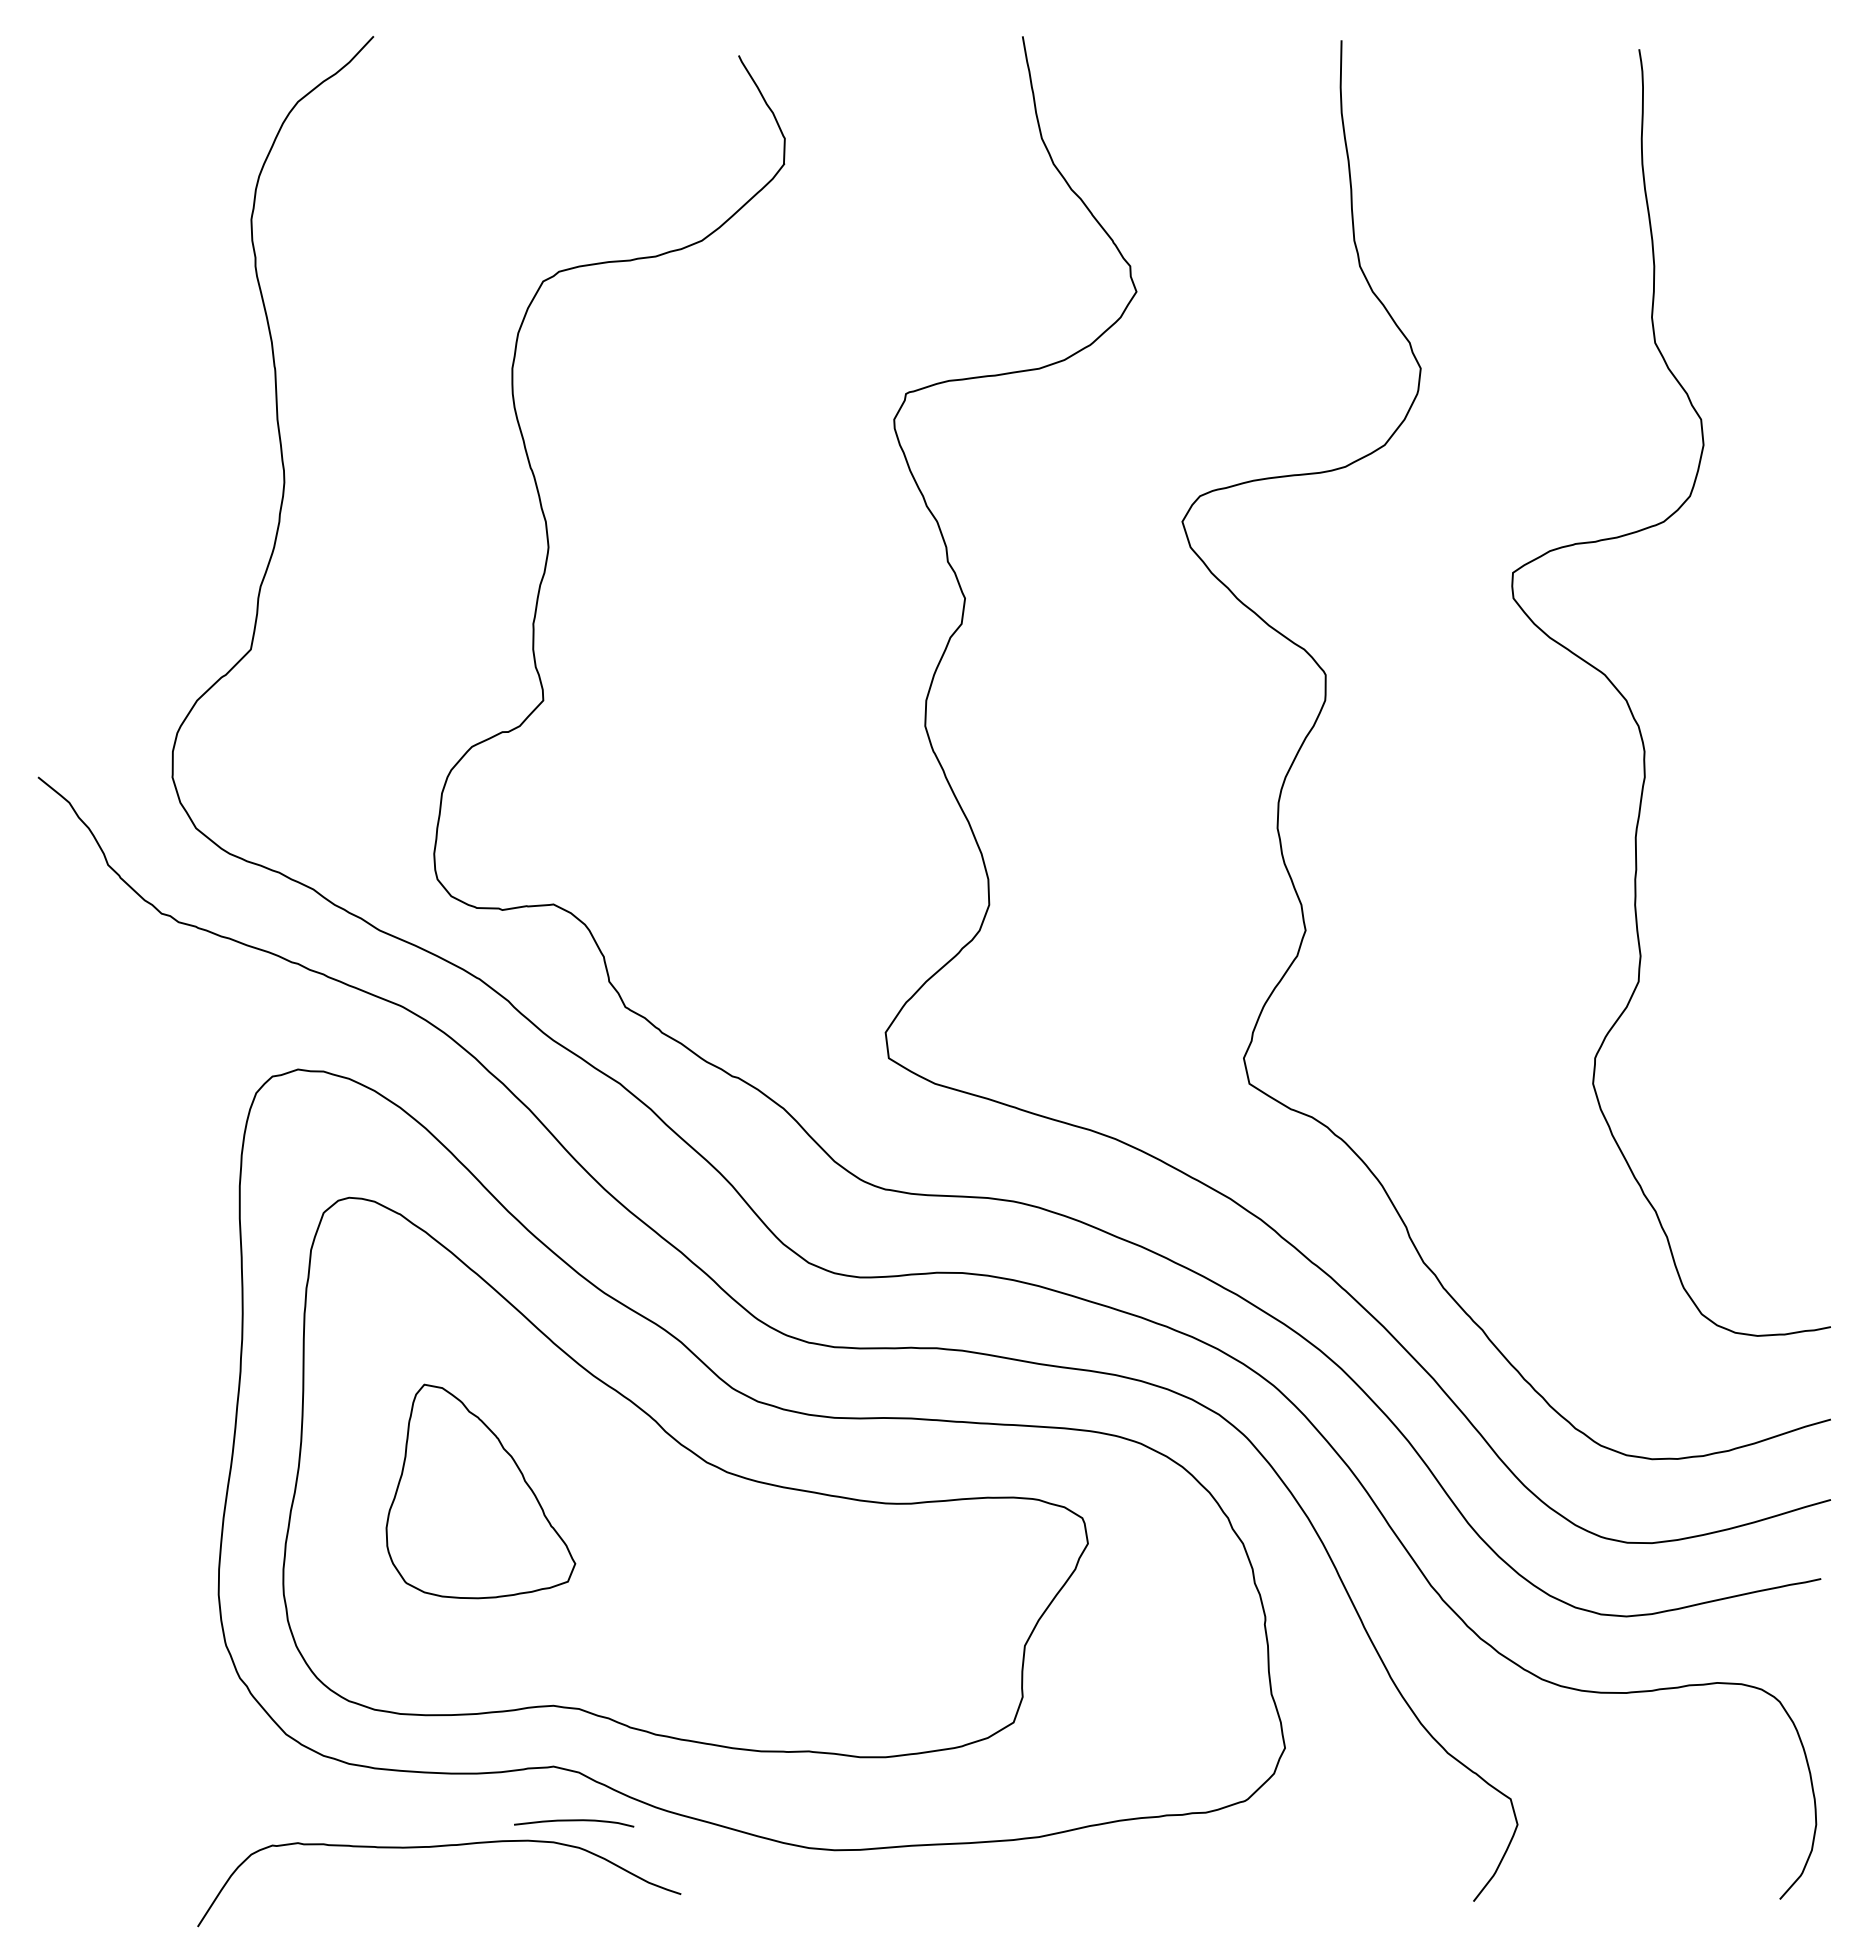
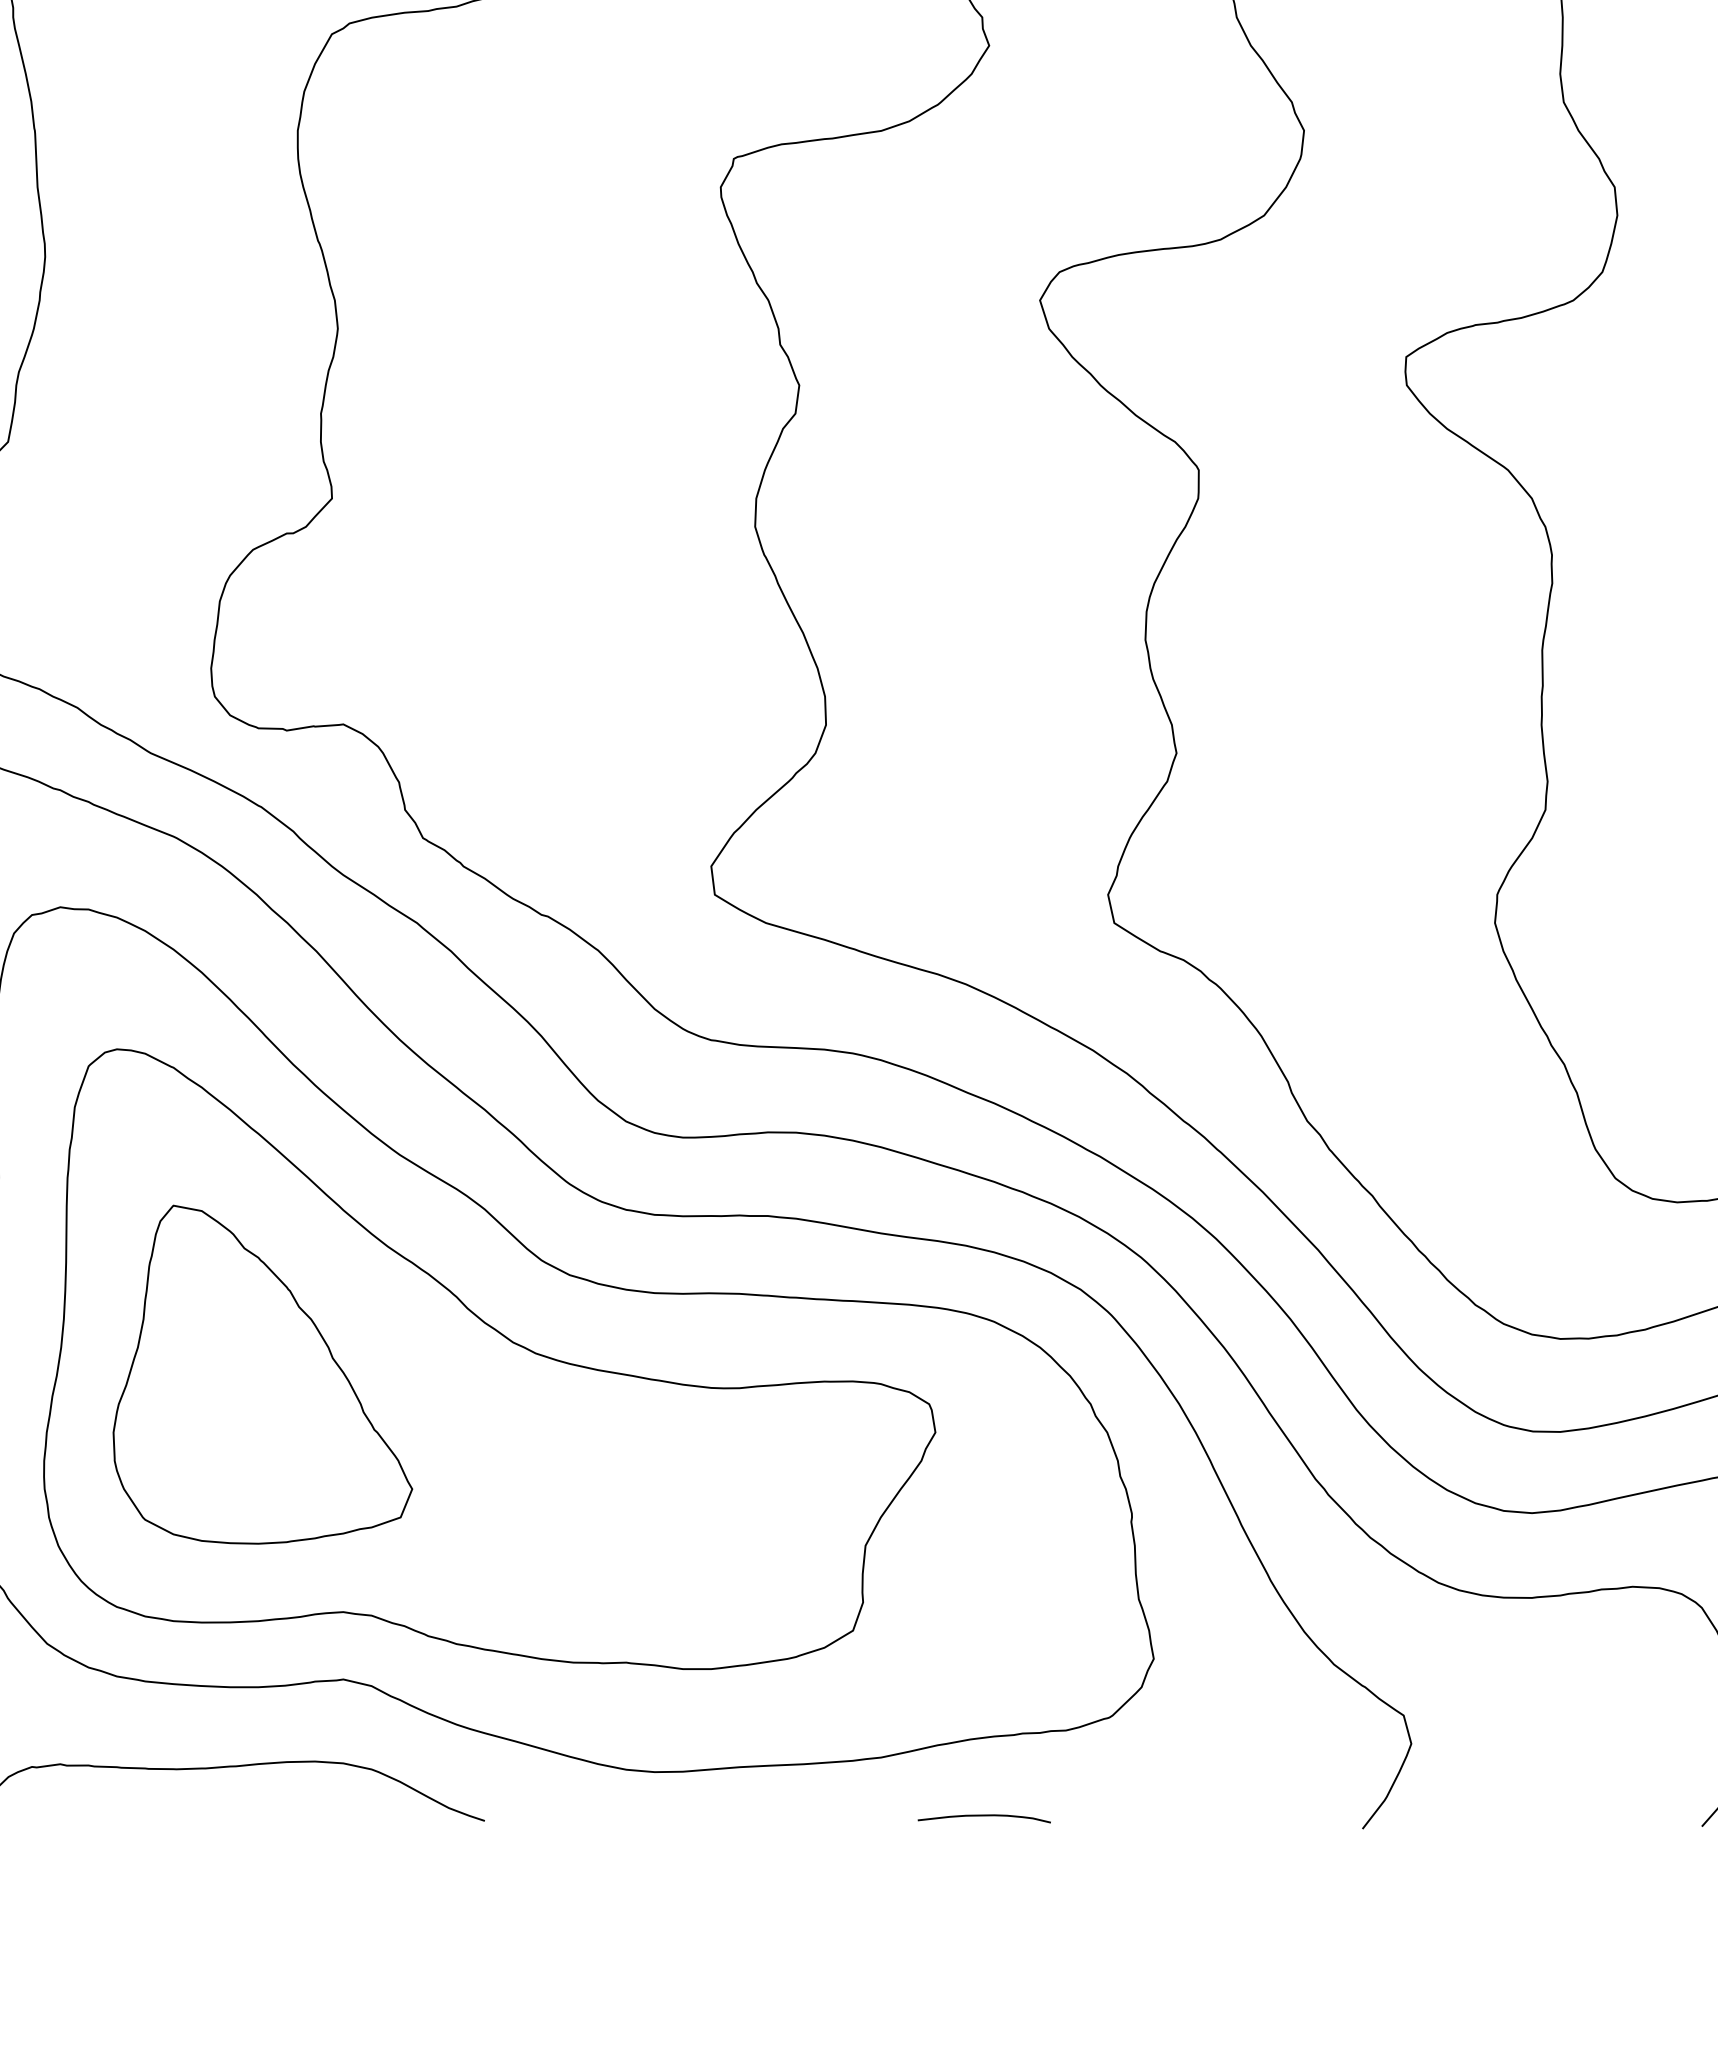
part: (480, 1491) -> (262, 1374), size x1.43
curve: (574, 1821) -> (984, 1816), moved

